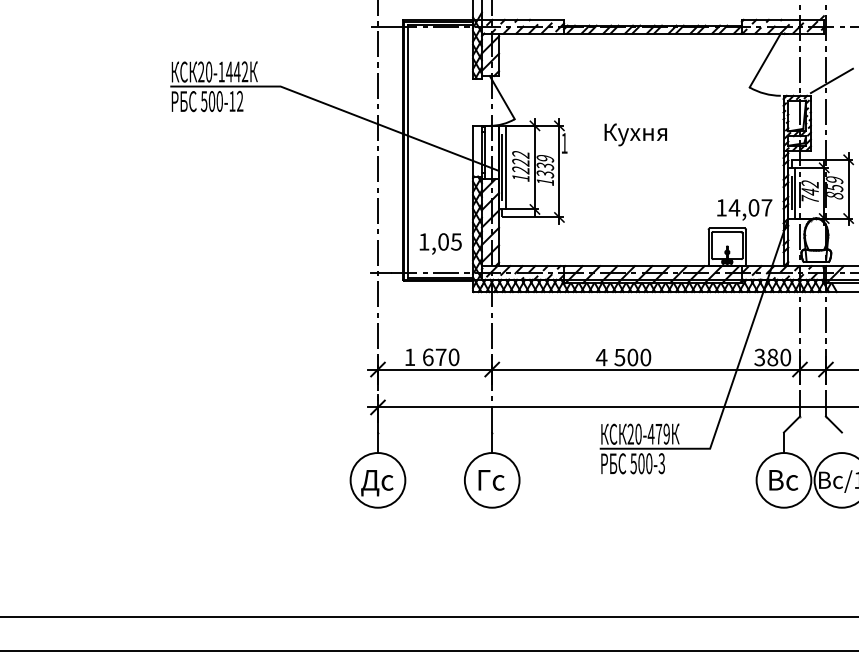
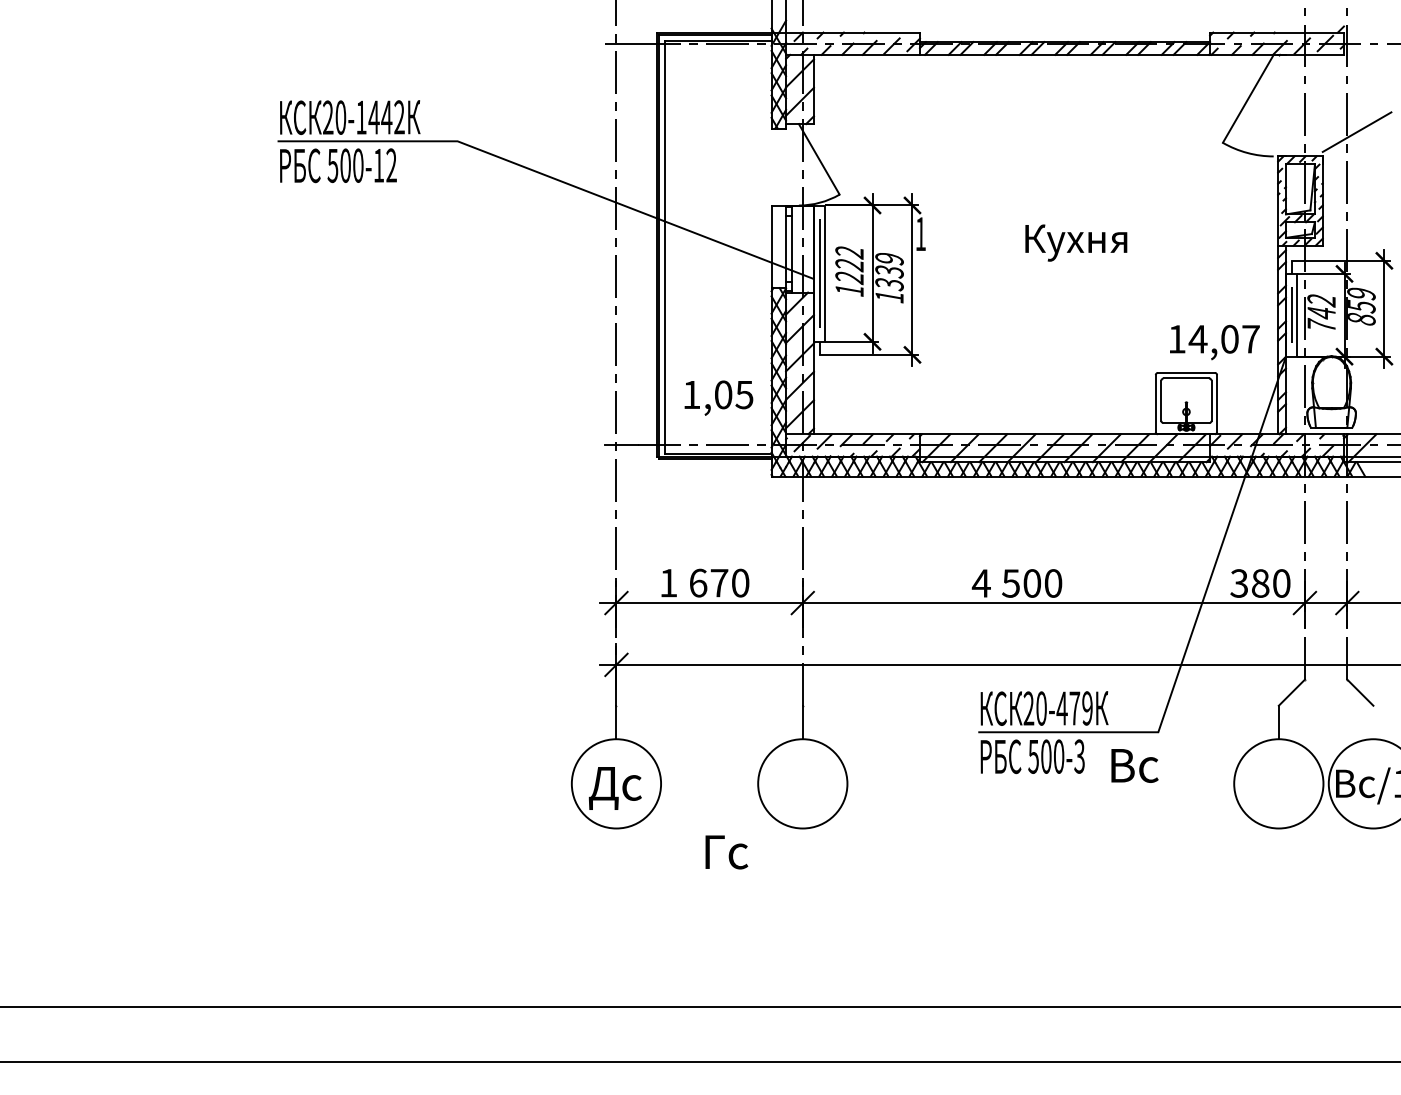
text: (635, 134) -> (1075, 242), moved
text: (491, 480) -> (726, 852), moved
text: (783, 480) -> (1134, 766), moved

